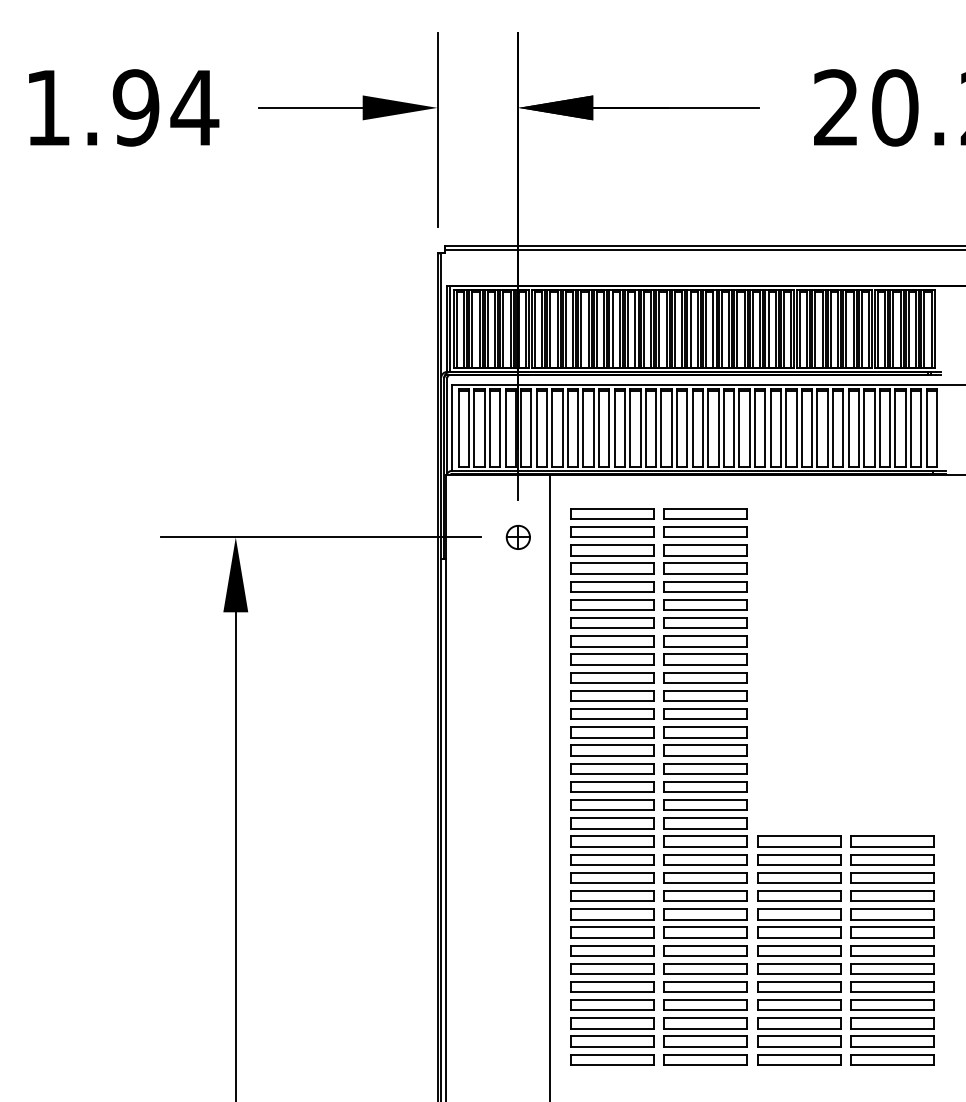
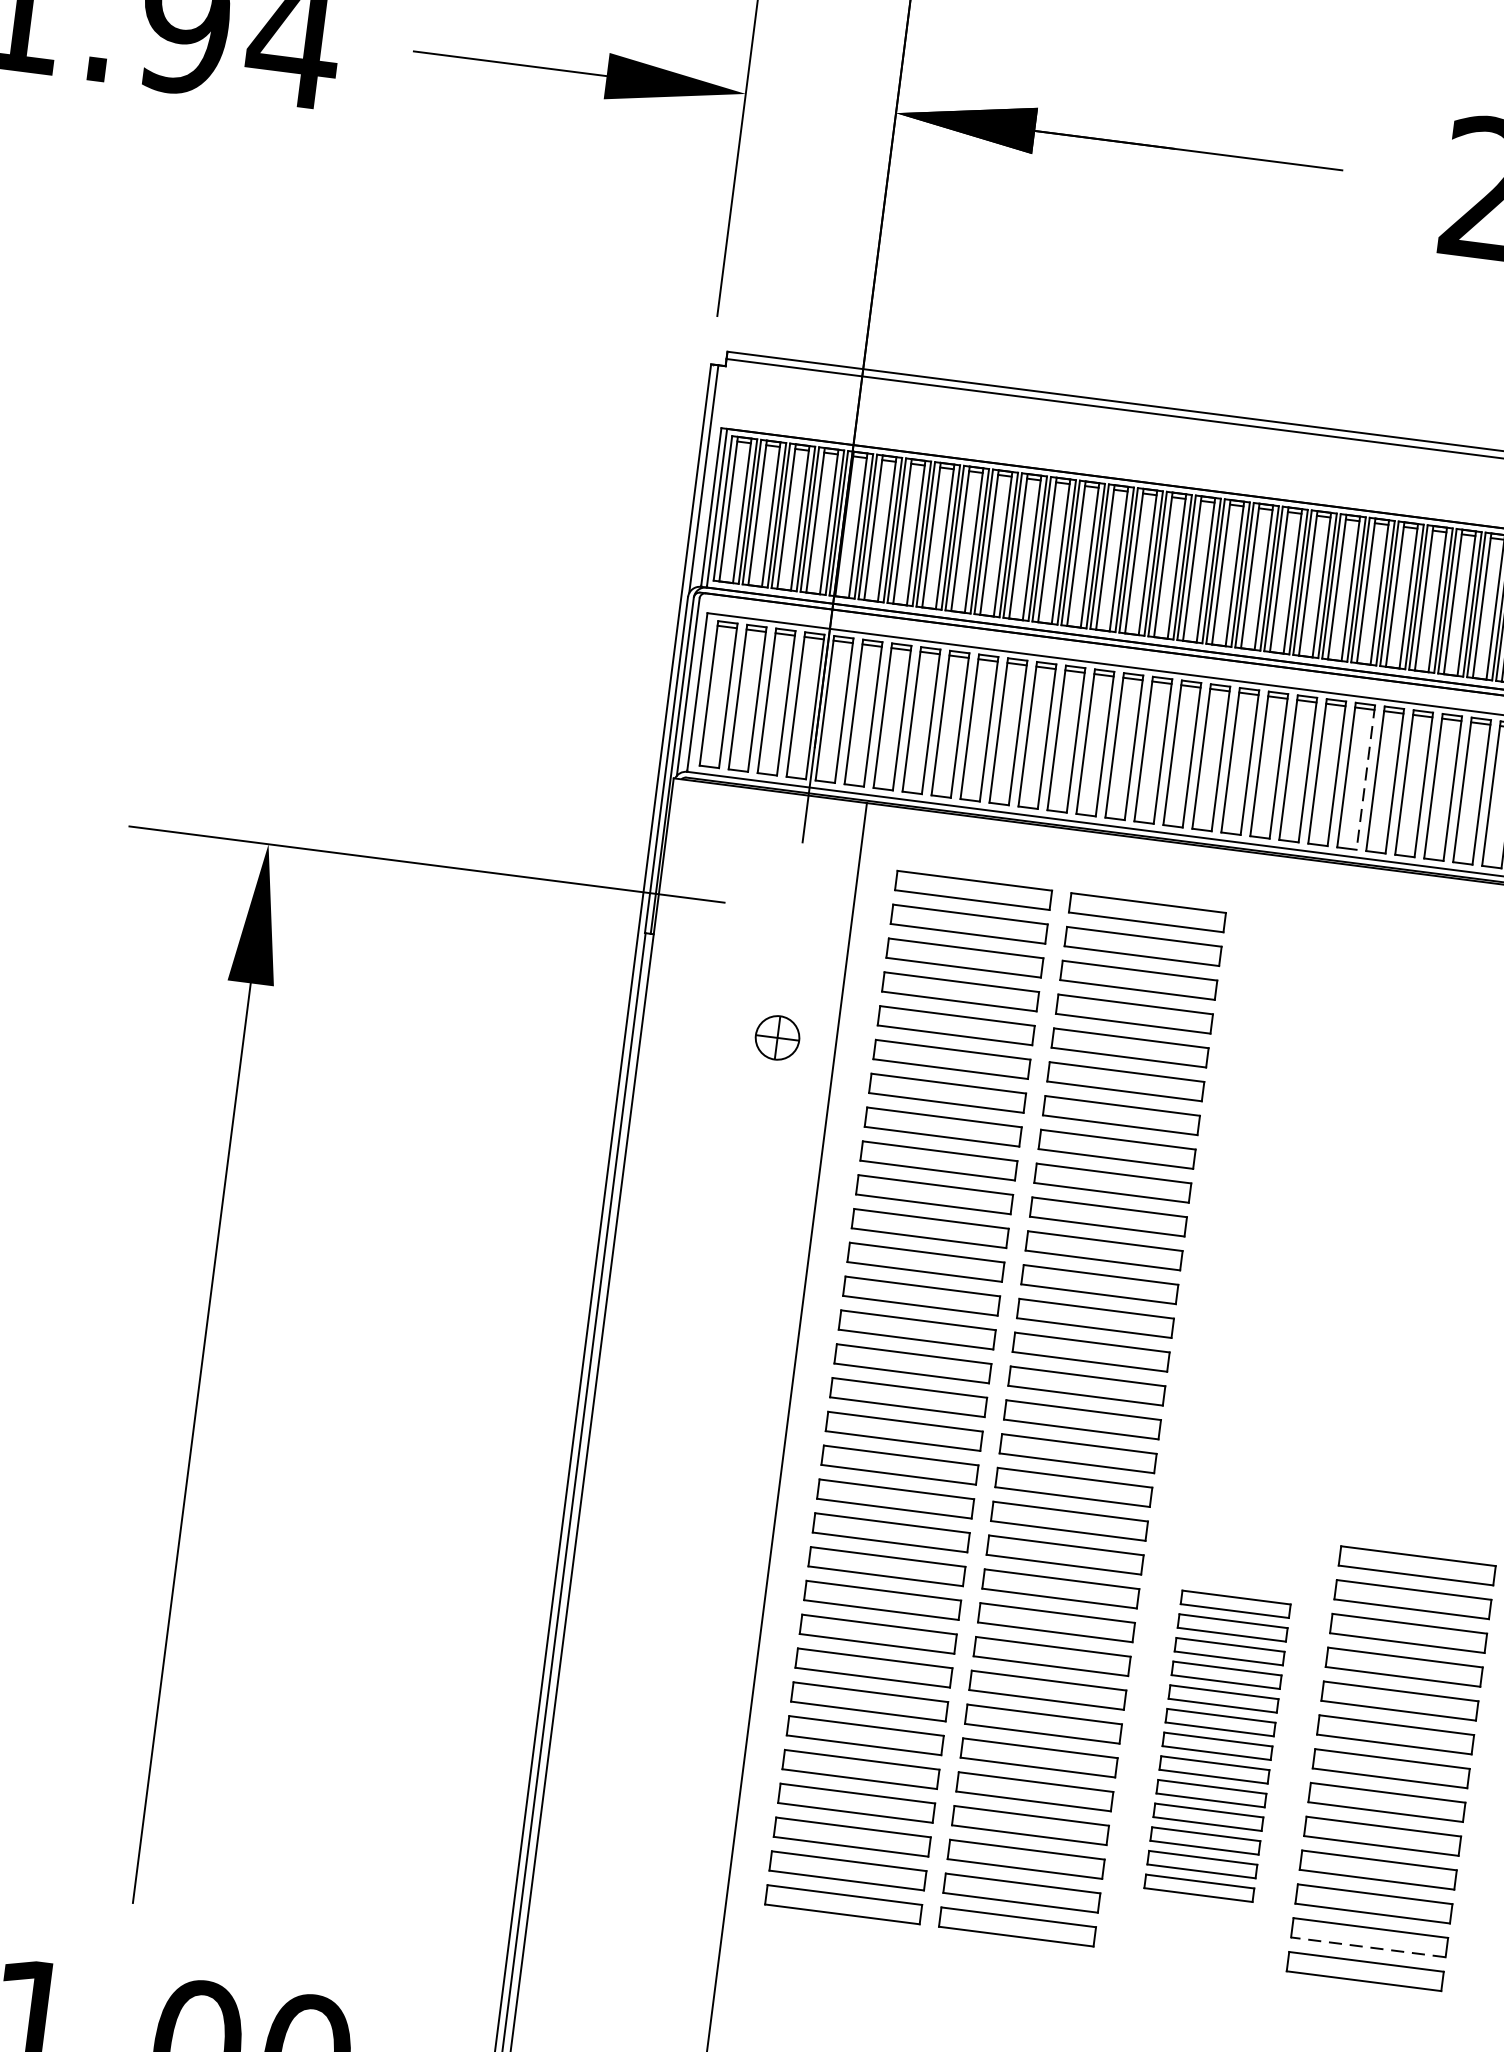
line: (812, 427) -> (1366, 777), solid -> dashed
part: (517, 536) -> (776, 1035), moved
part: (799, 950) -> (1217, 1746), size x0.7
line: (892, 1046) -> (1367, 1946), solid -> dashed

